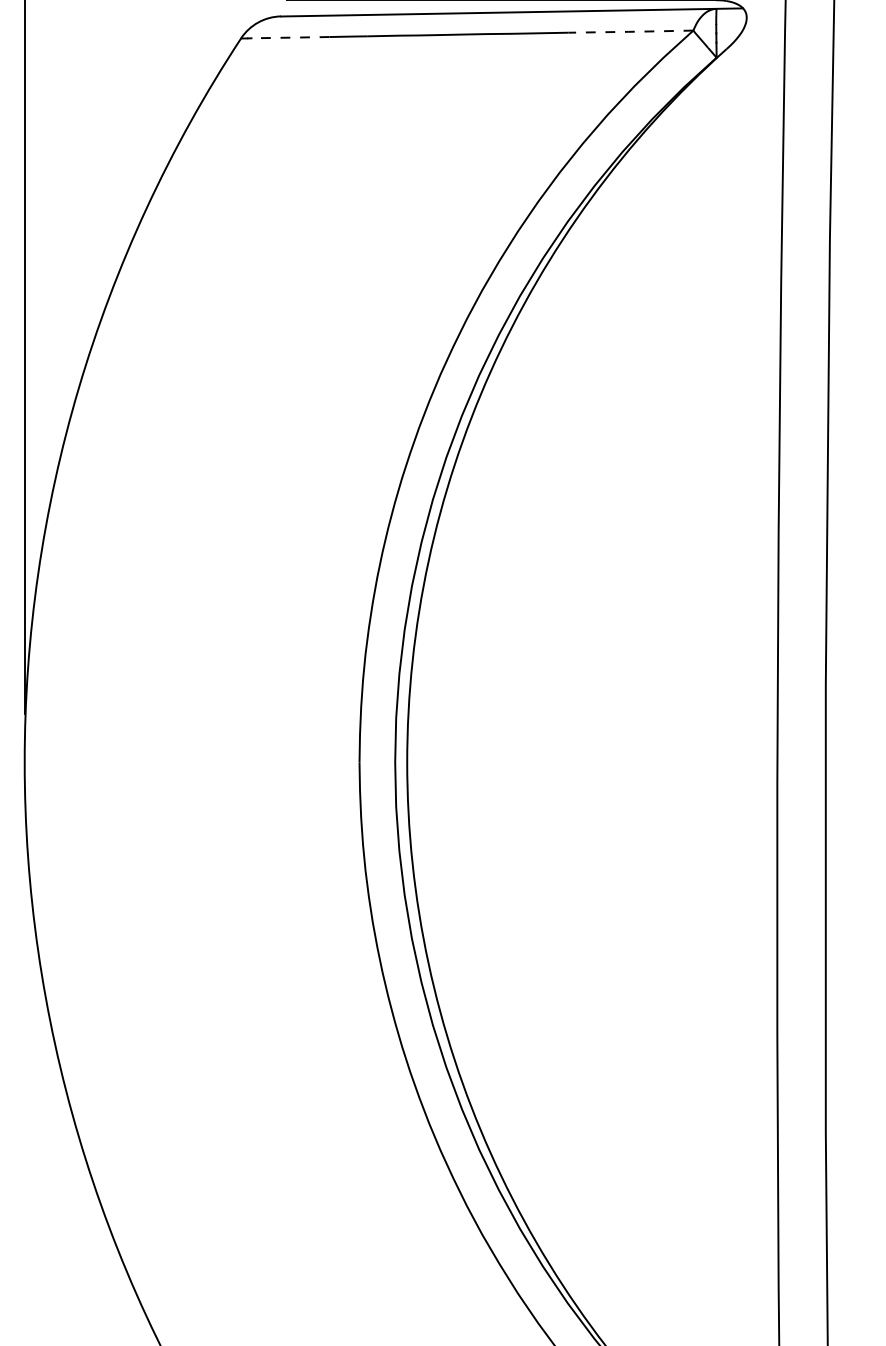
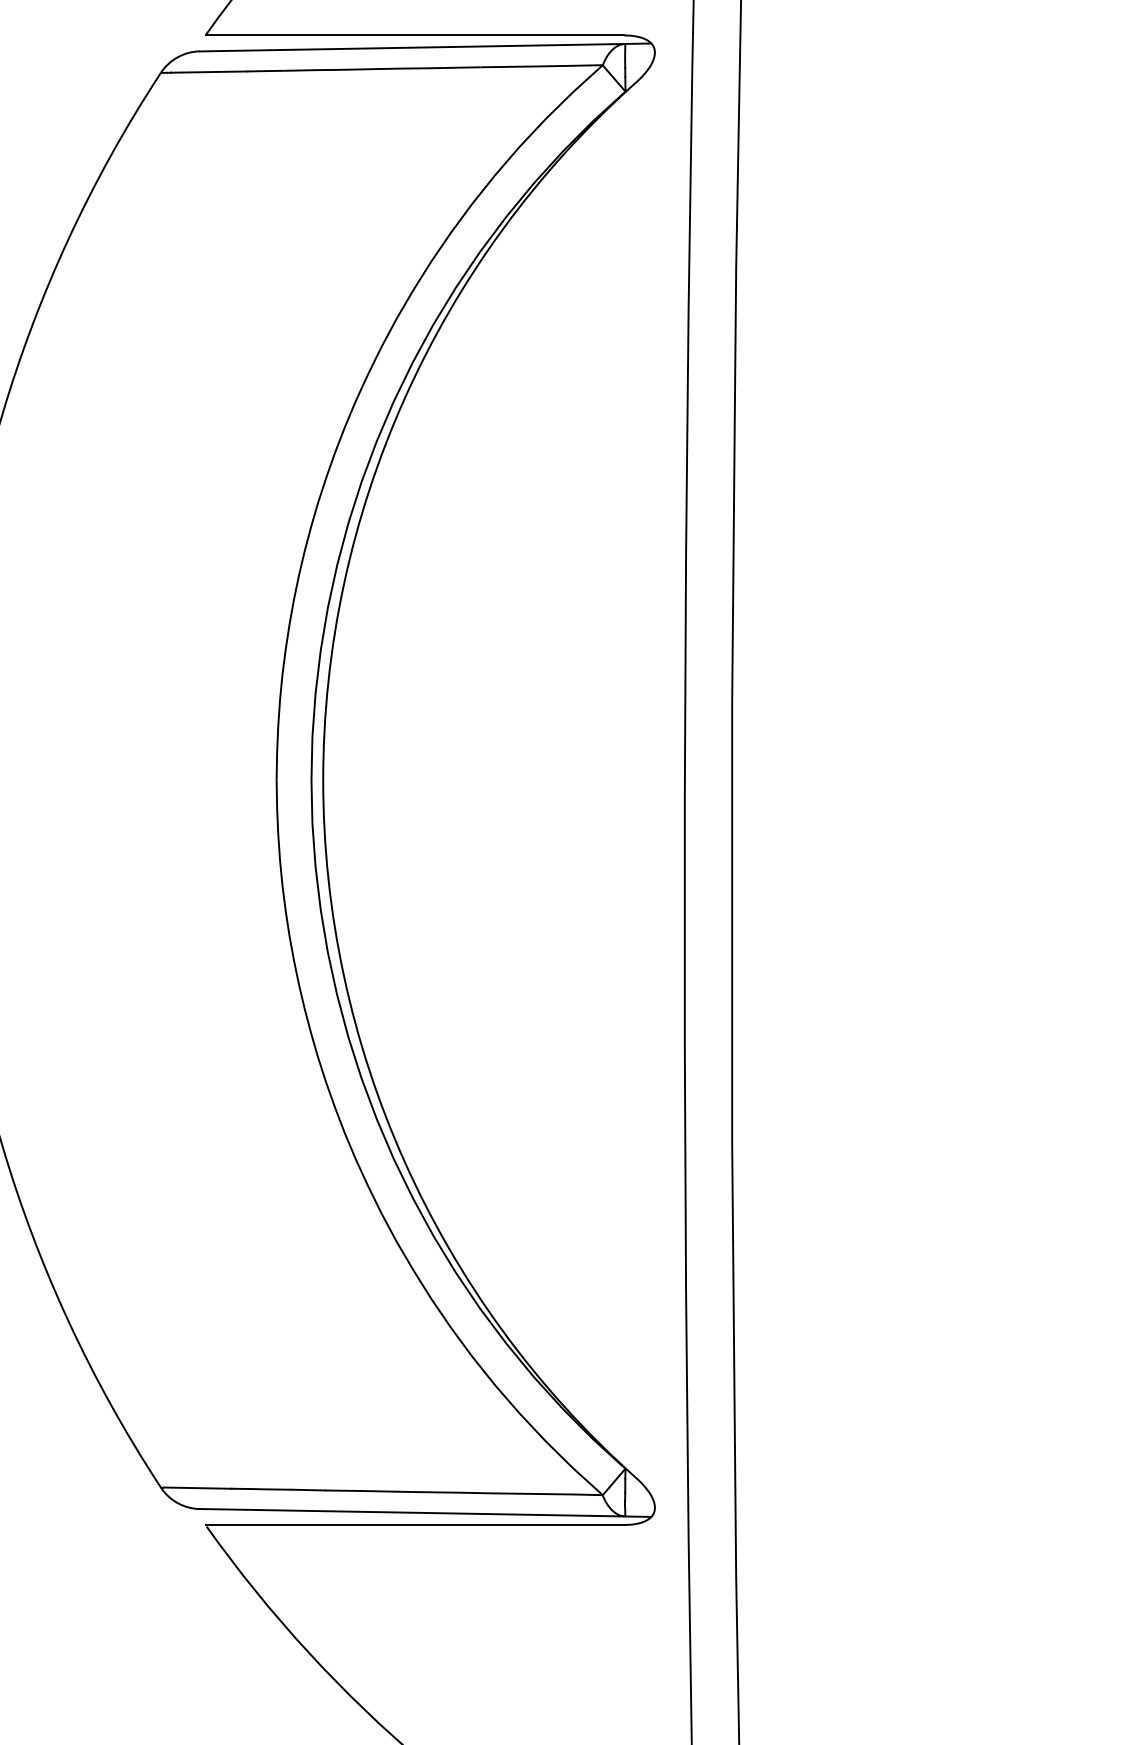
line: (630, 31) -> (541, 66), dashed -> solid
line: (289, 38) -> (208, 72), dashed -> solid

